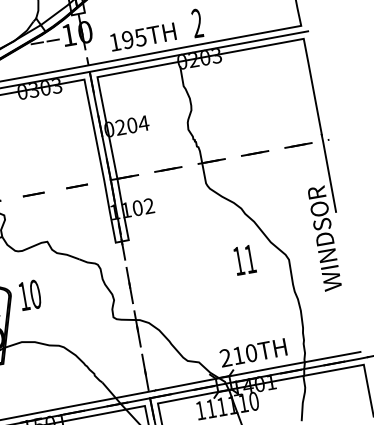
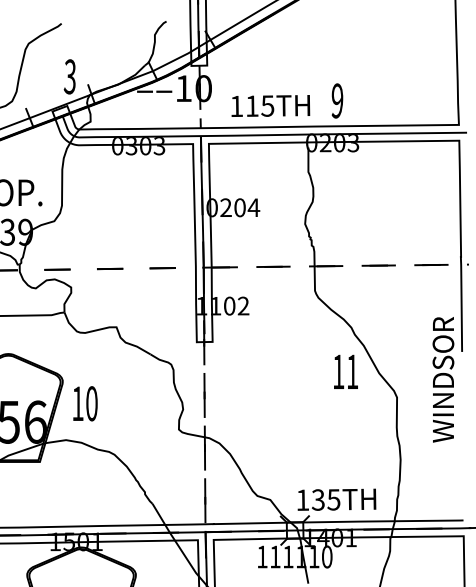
text: (197, 23) -> (337, 101), 2 -> 9
text: (127, 40) -> (251, 106), 195TH -> 115TH
text: (244, 259) -> (345, 371), moved
text: (30, 295) -> (85, 403), moved
text: (238, 355) -> (318, 499), 210TH -> 135TH

